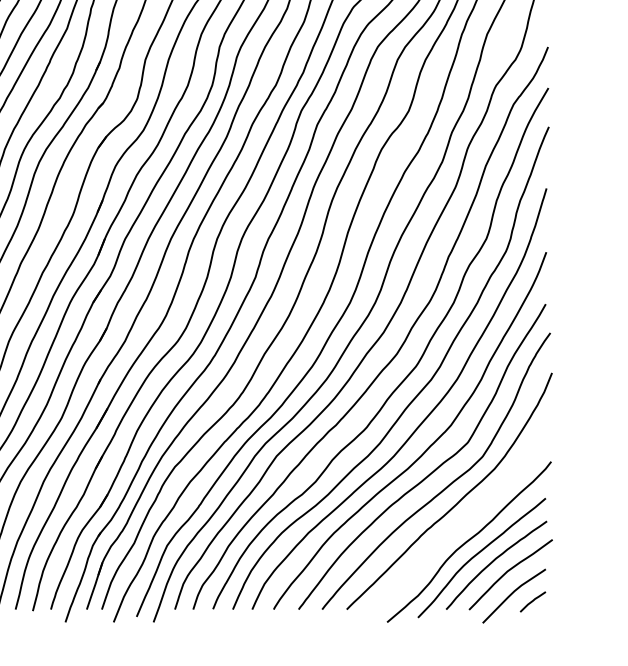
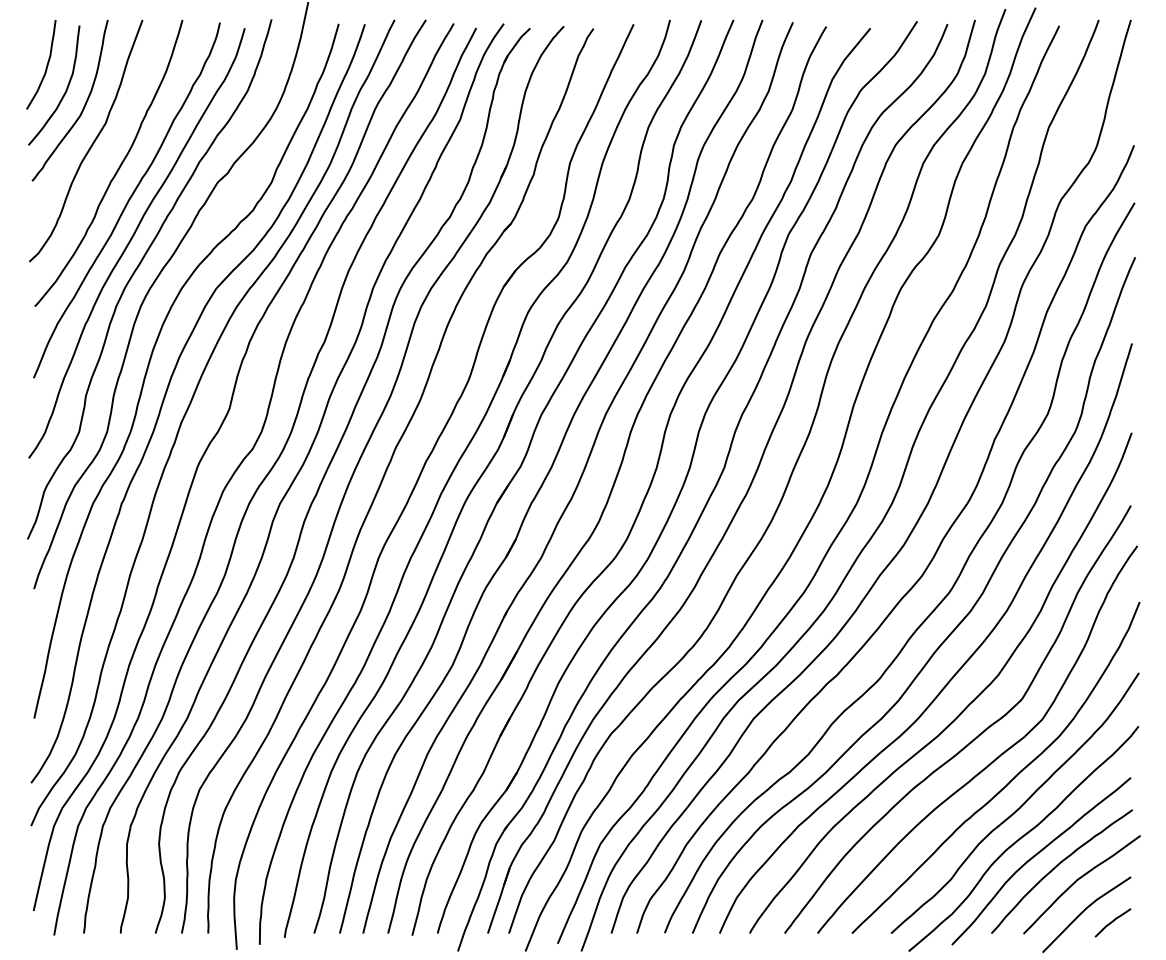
curve: (466, 518) -> (1019, 806), added

